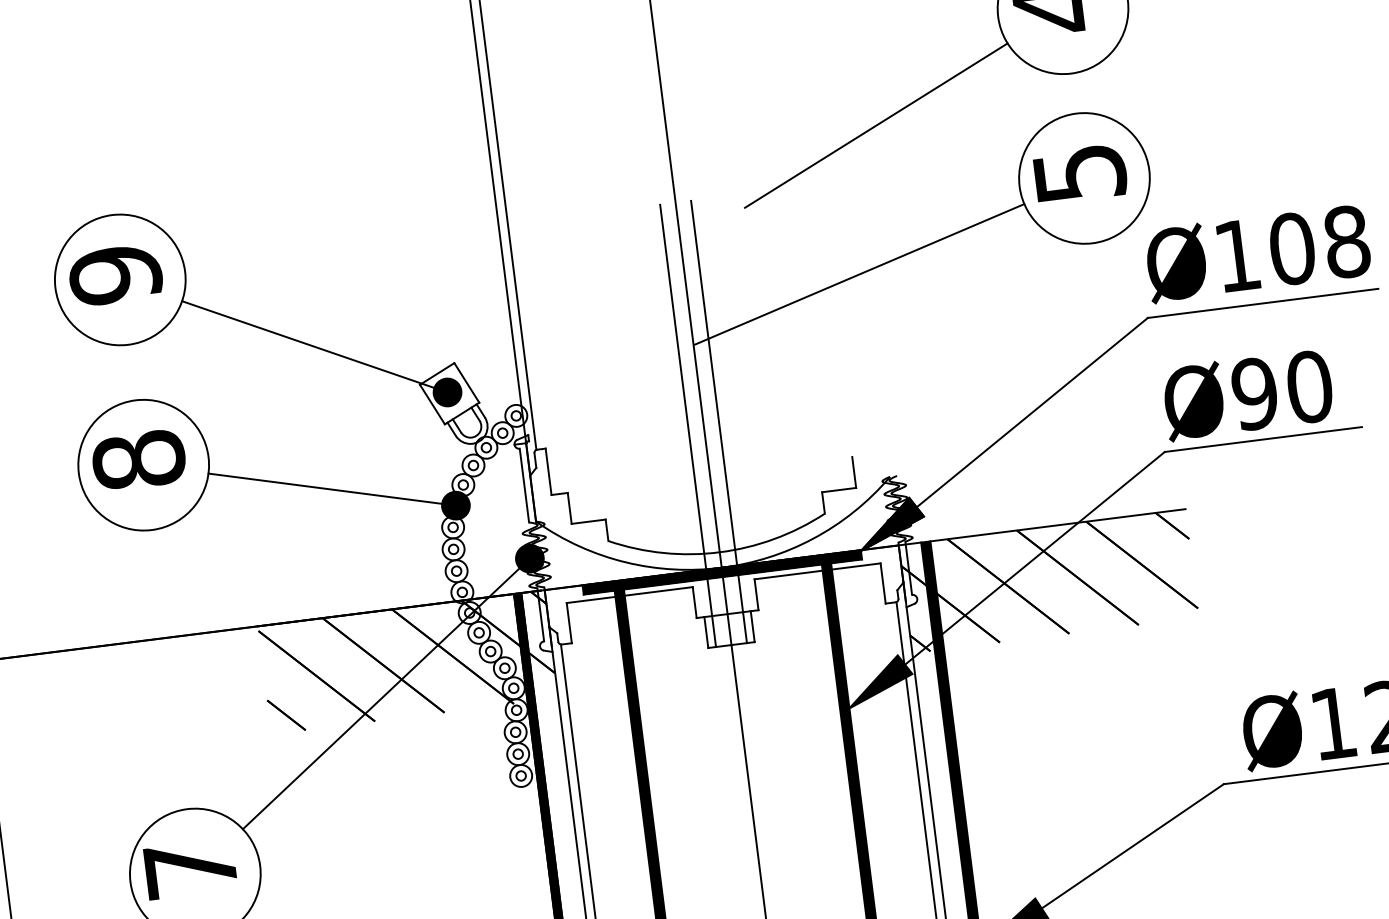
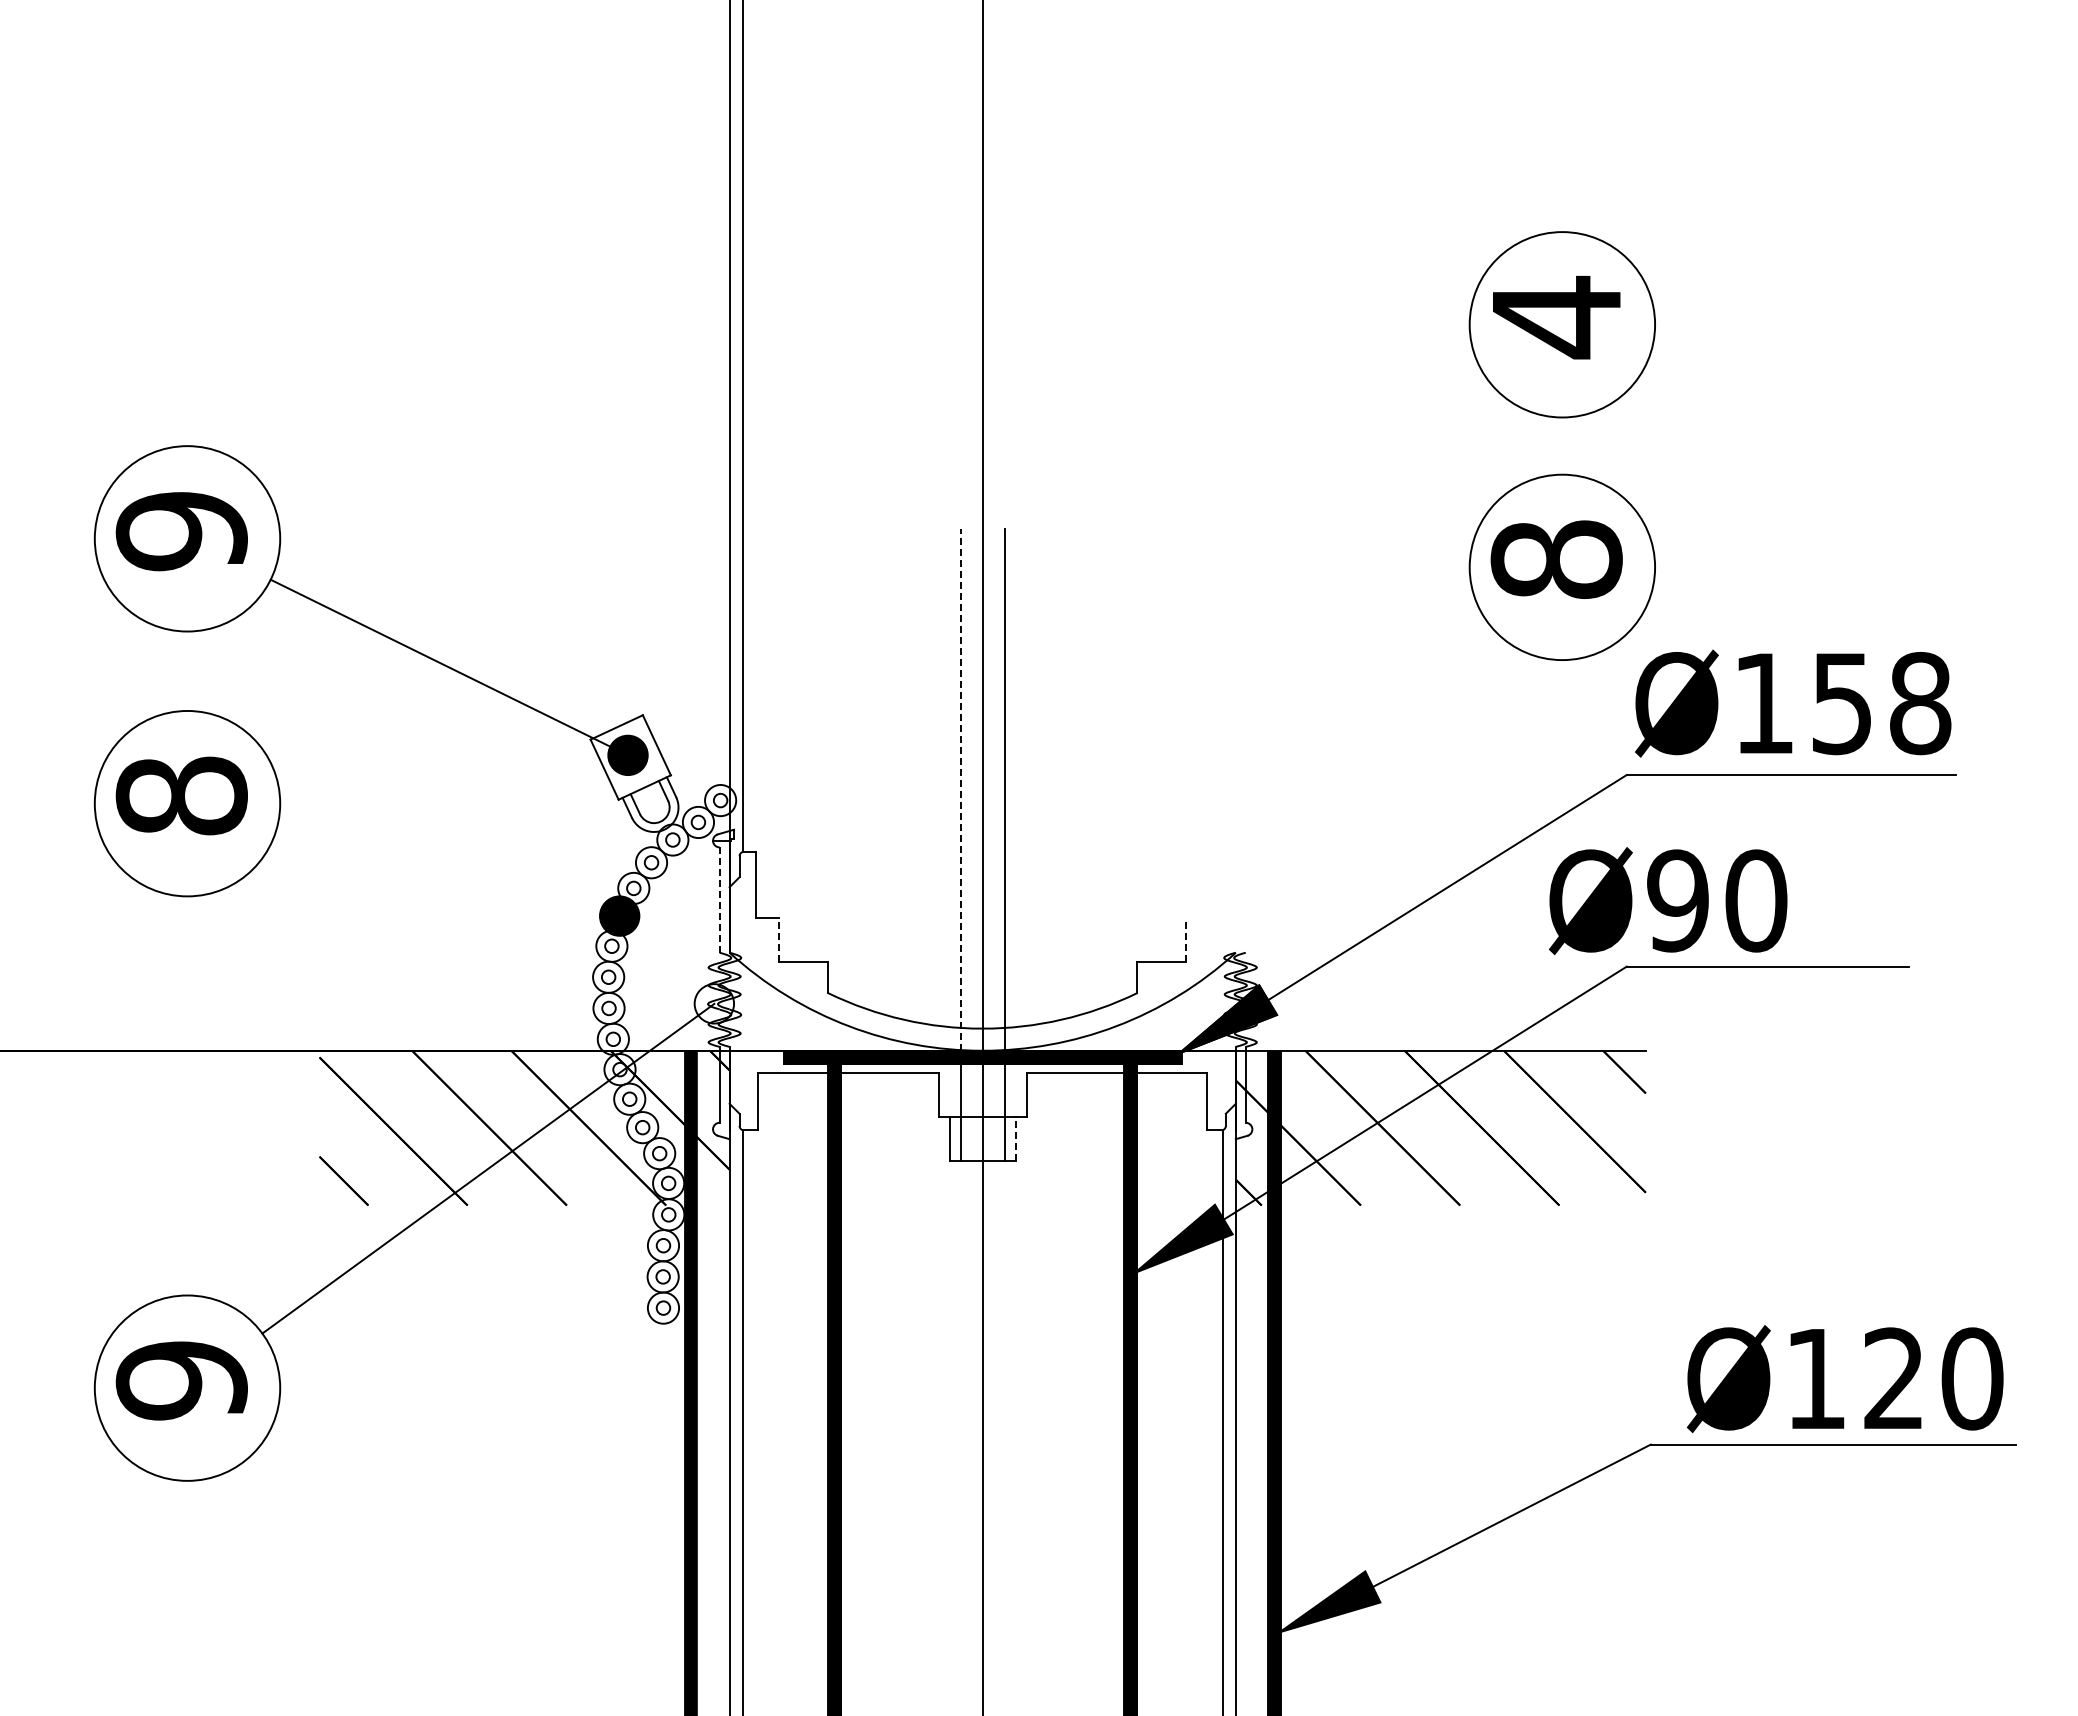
line: (876, 125) -> (1278, 455), removed
text: (1079, 173) -> (1556, 559), 5 -> 8
text: (1292, 248) -> (1842, 703), Ø108 -> Ø158
line: (859, 274) -> (1228, 662), removed
line: (683, 386) -> (960, 789), solid -> dashed
text: (1248, 395) -> (1668, 901), moved
line: (854, 471) -> (1186, 939), solid -> dashed
line: (524, 485) -> (719, 900), solid -> dashed
line: (332, 489) -> (448, 871), removed
line: (569, 507) -> (779, 939), solid -> dashed
fill: (529, 558) -> (714, 1003), removed
line: (752, 626) -> (1015, 1138), solid -> dashed
text: (190, 869) -> (181, 1380), 7 -> 9

